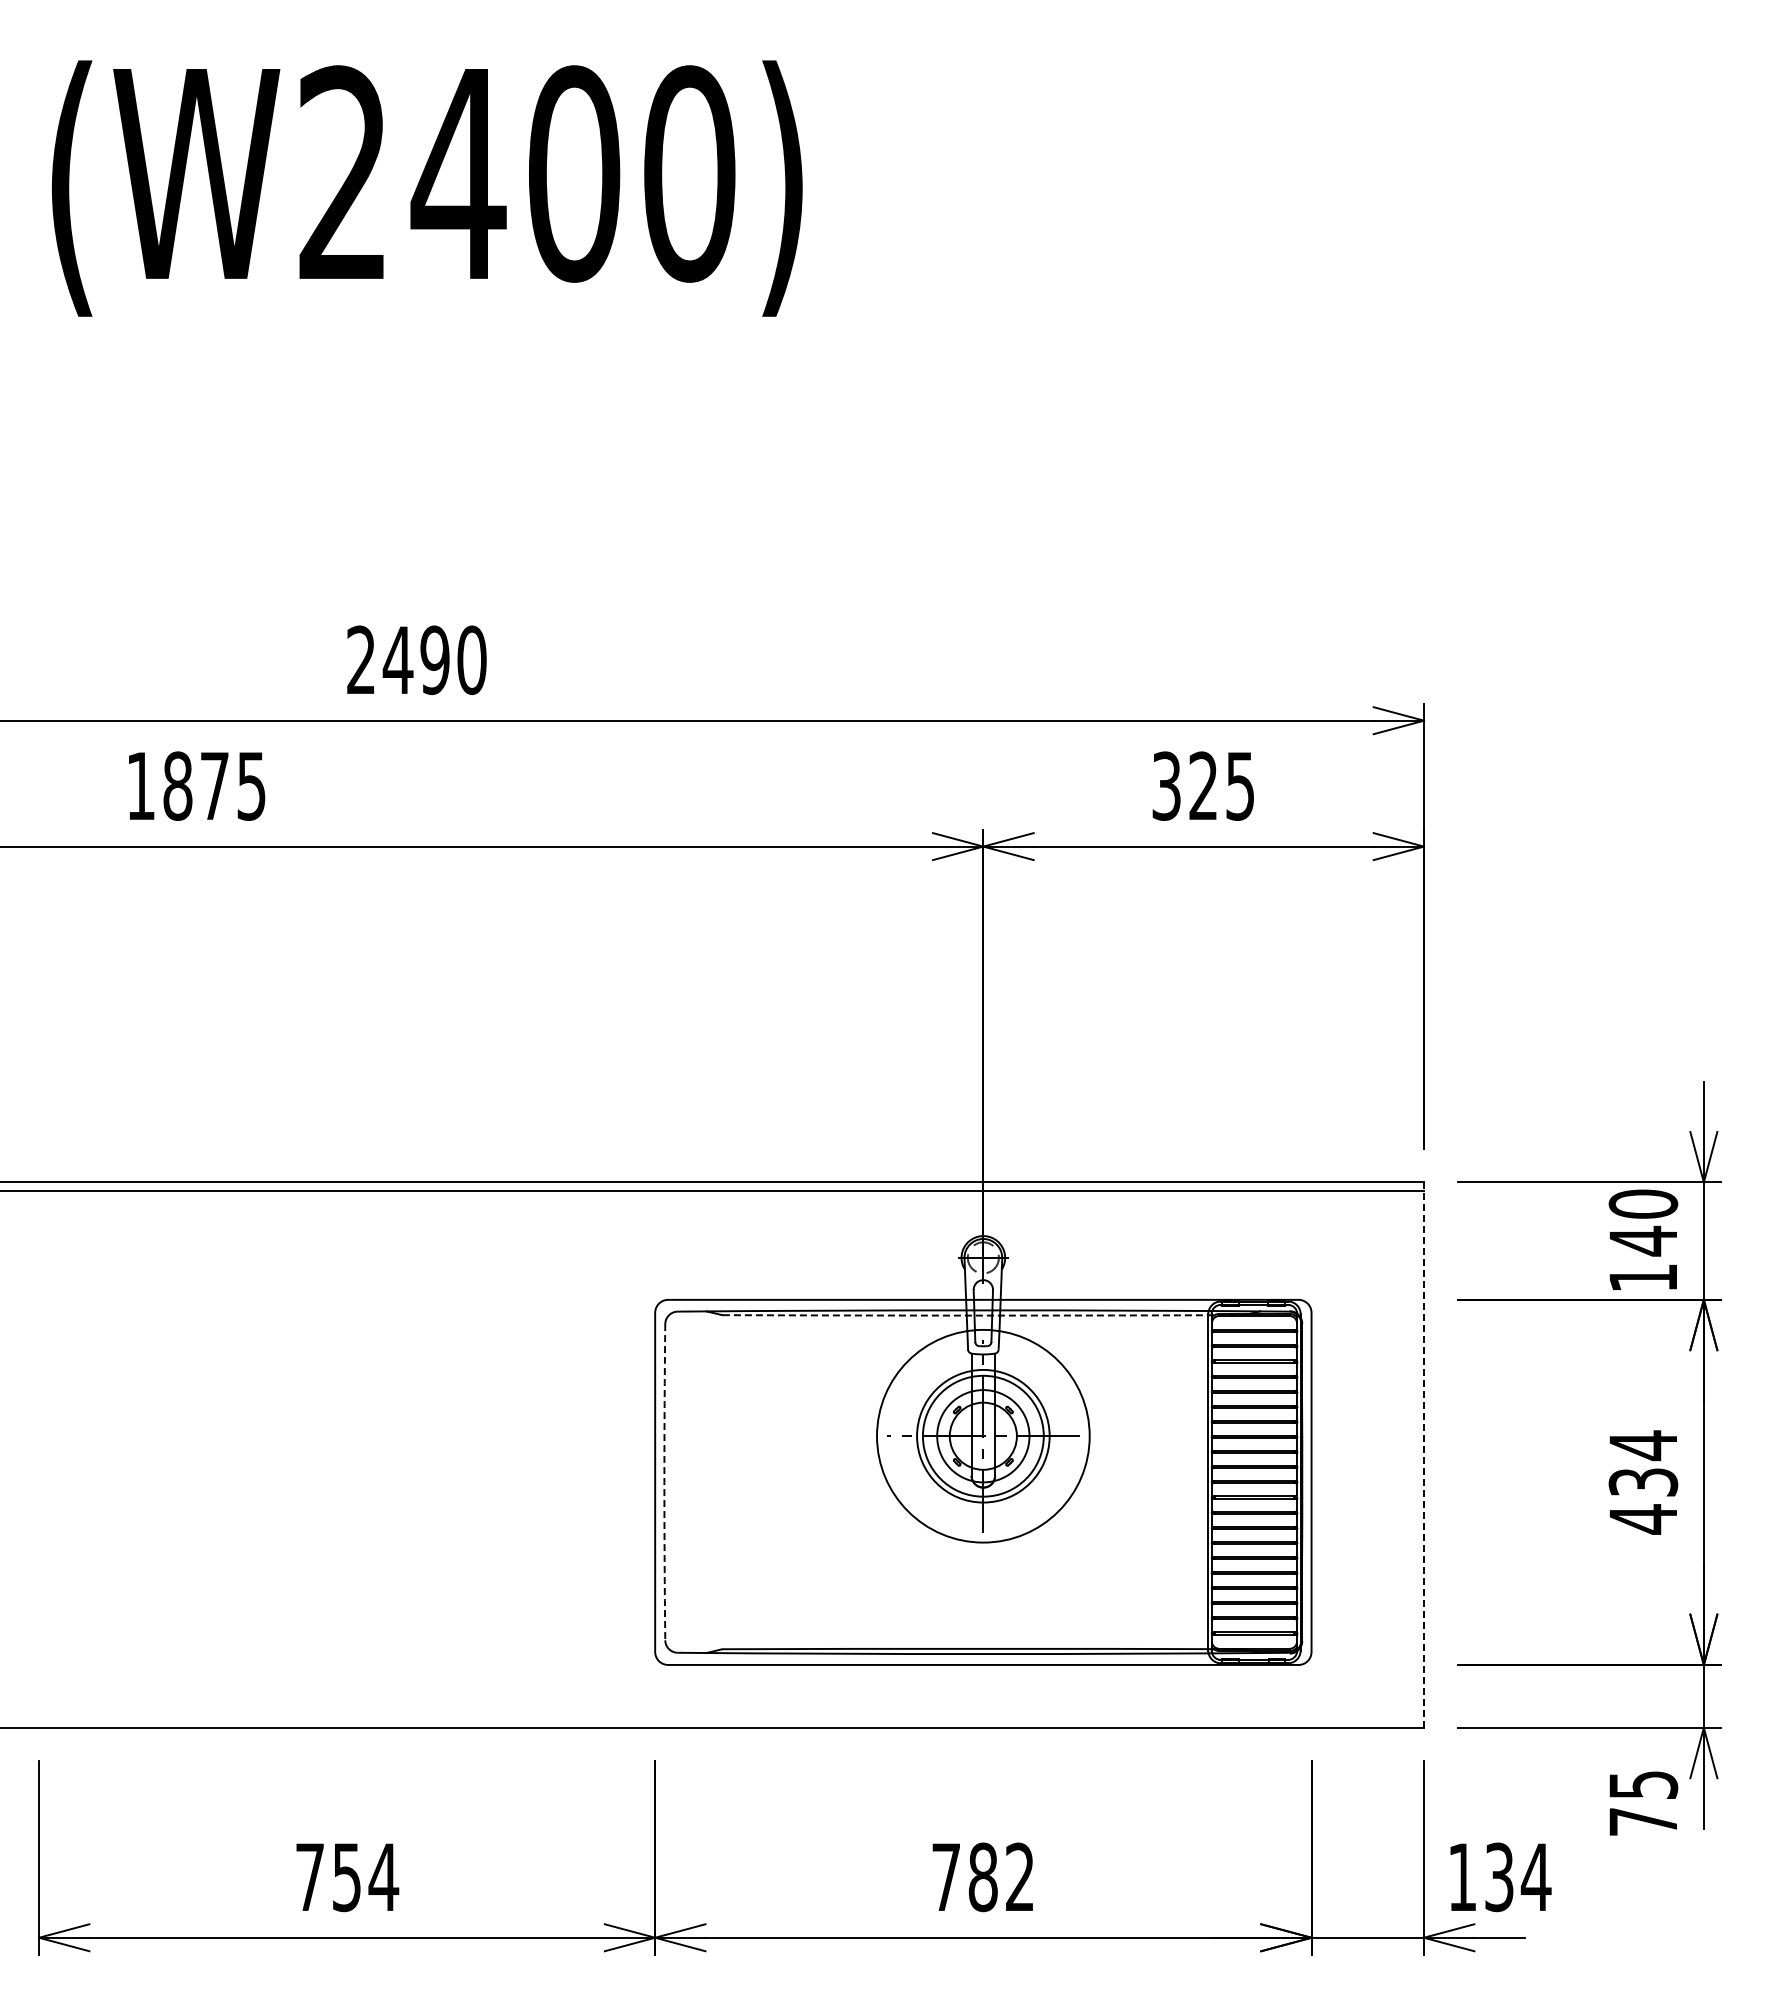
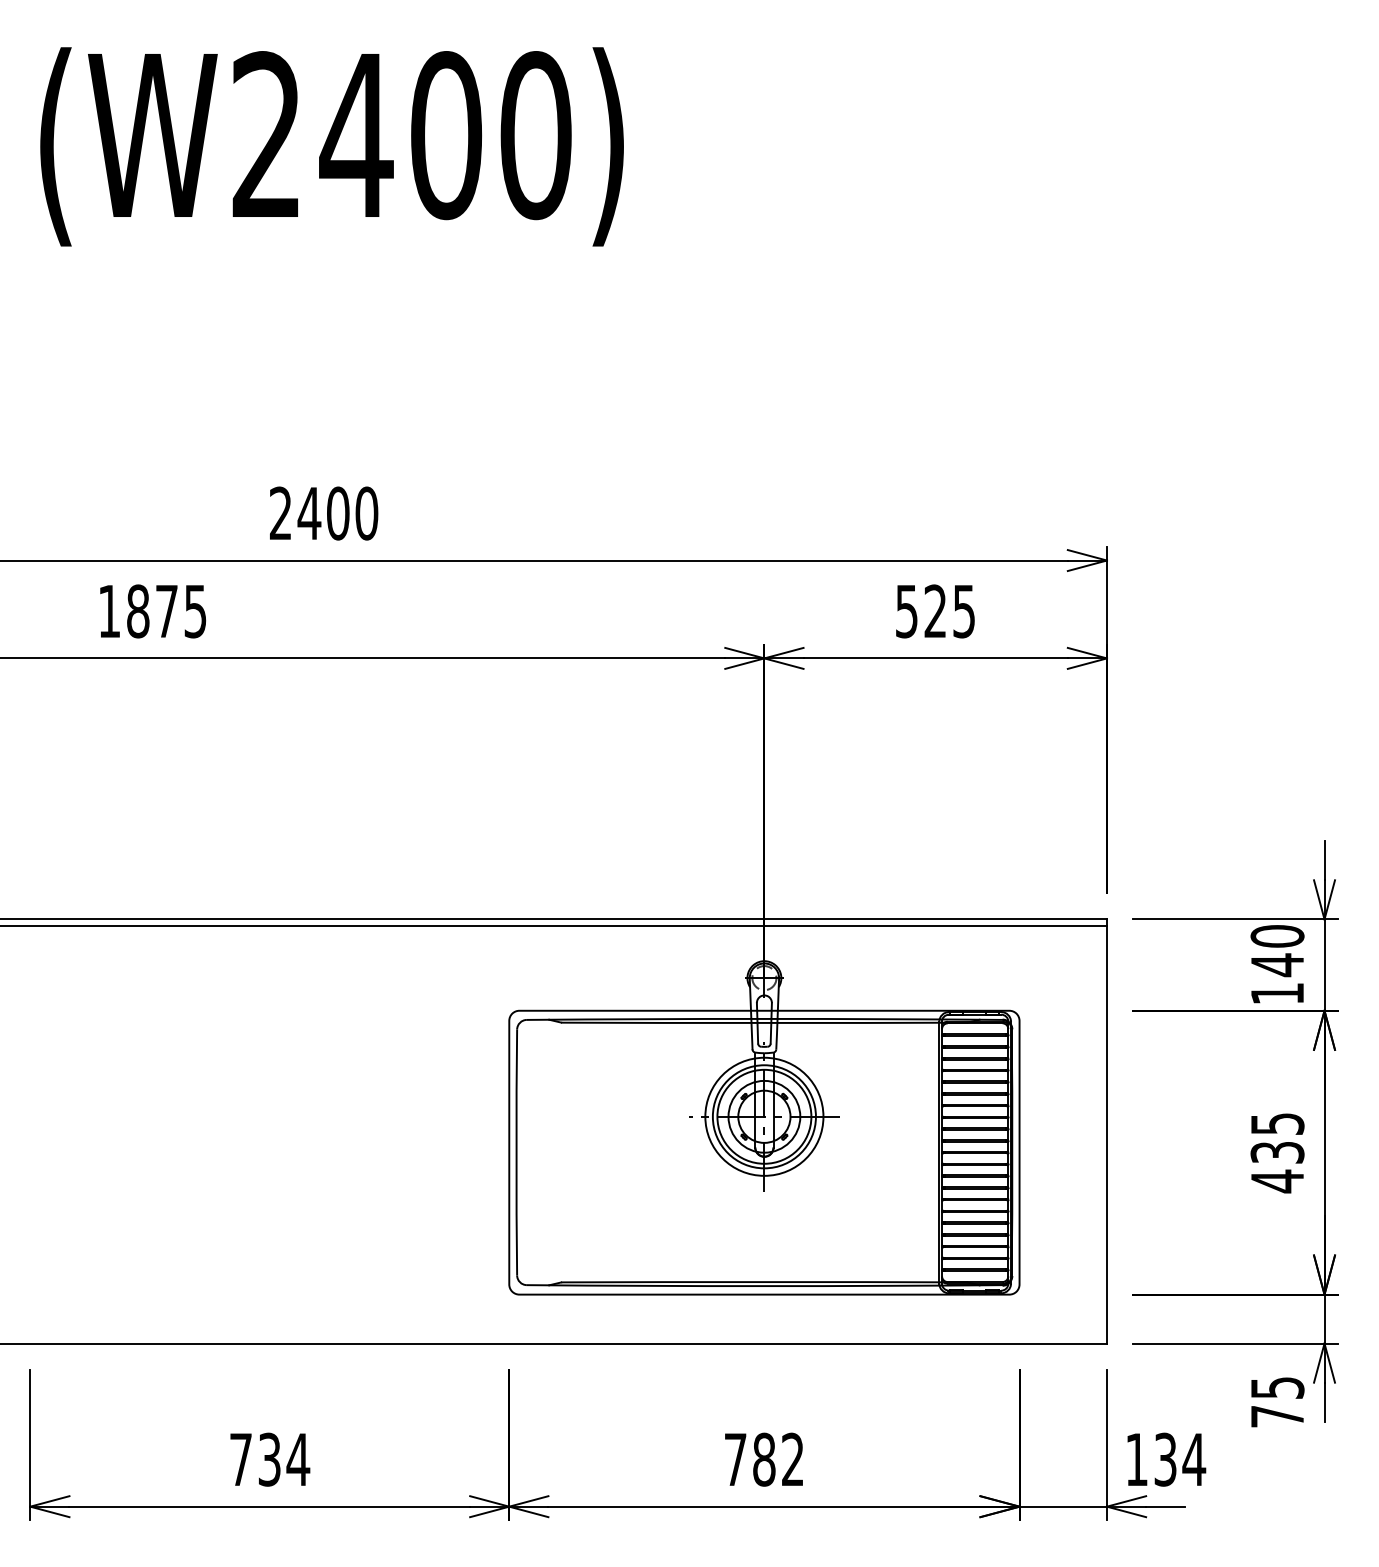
text: (434, 660) -> (337, 513), 2490 -> 2400
text: (1166, 785) -> (906, 610), 325 -> 525
arc: (983, 1315) -> (764, 1022), dashed -> solid
circle: (983, 1436) -> (764, 1117), size x0.71
text: (1643, 1445) -> (1277, 1124), 434 -> 435
line: (1424, 1455) -> (1107, 1131), dashed -> solid
arc: (664, 1482) -> (516, 1152), dashed -> solid
text: (346, 1876) -> (269, 1459), 754 -> 734

